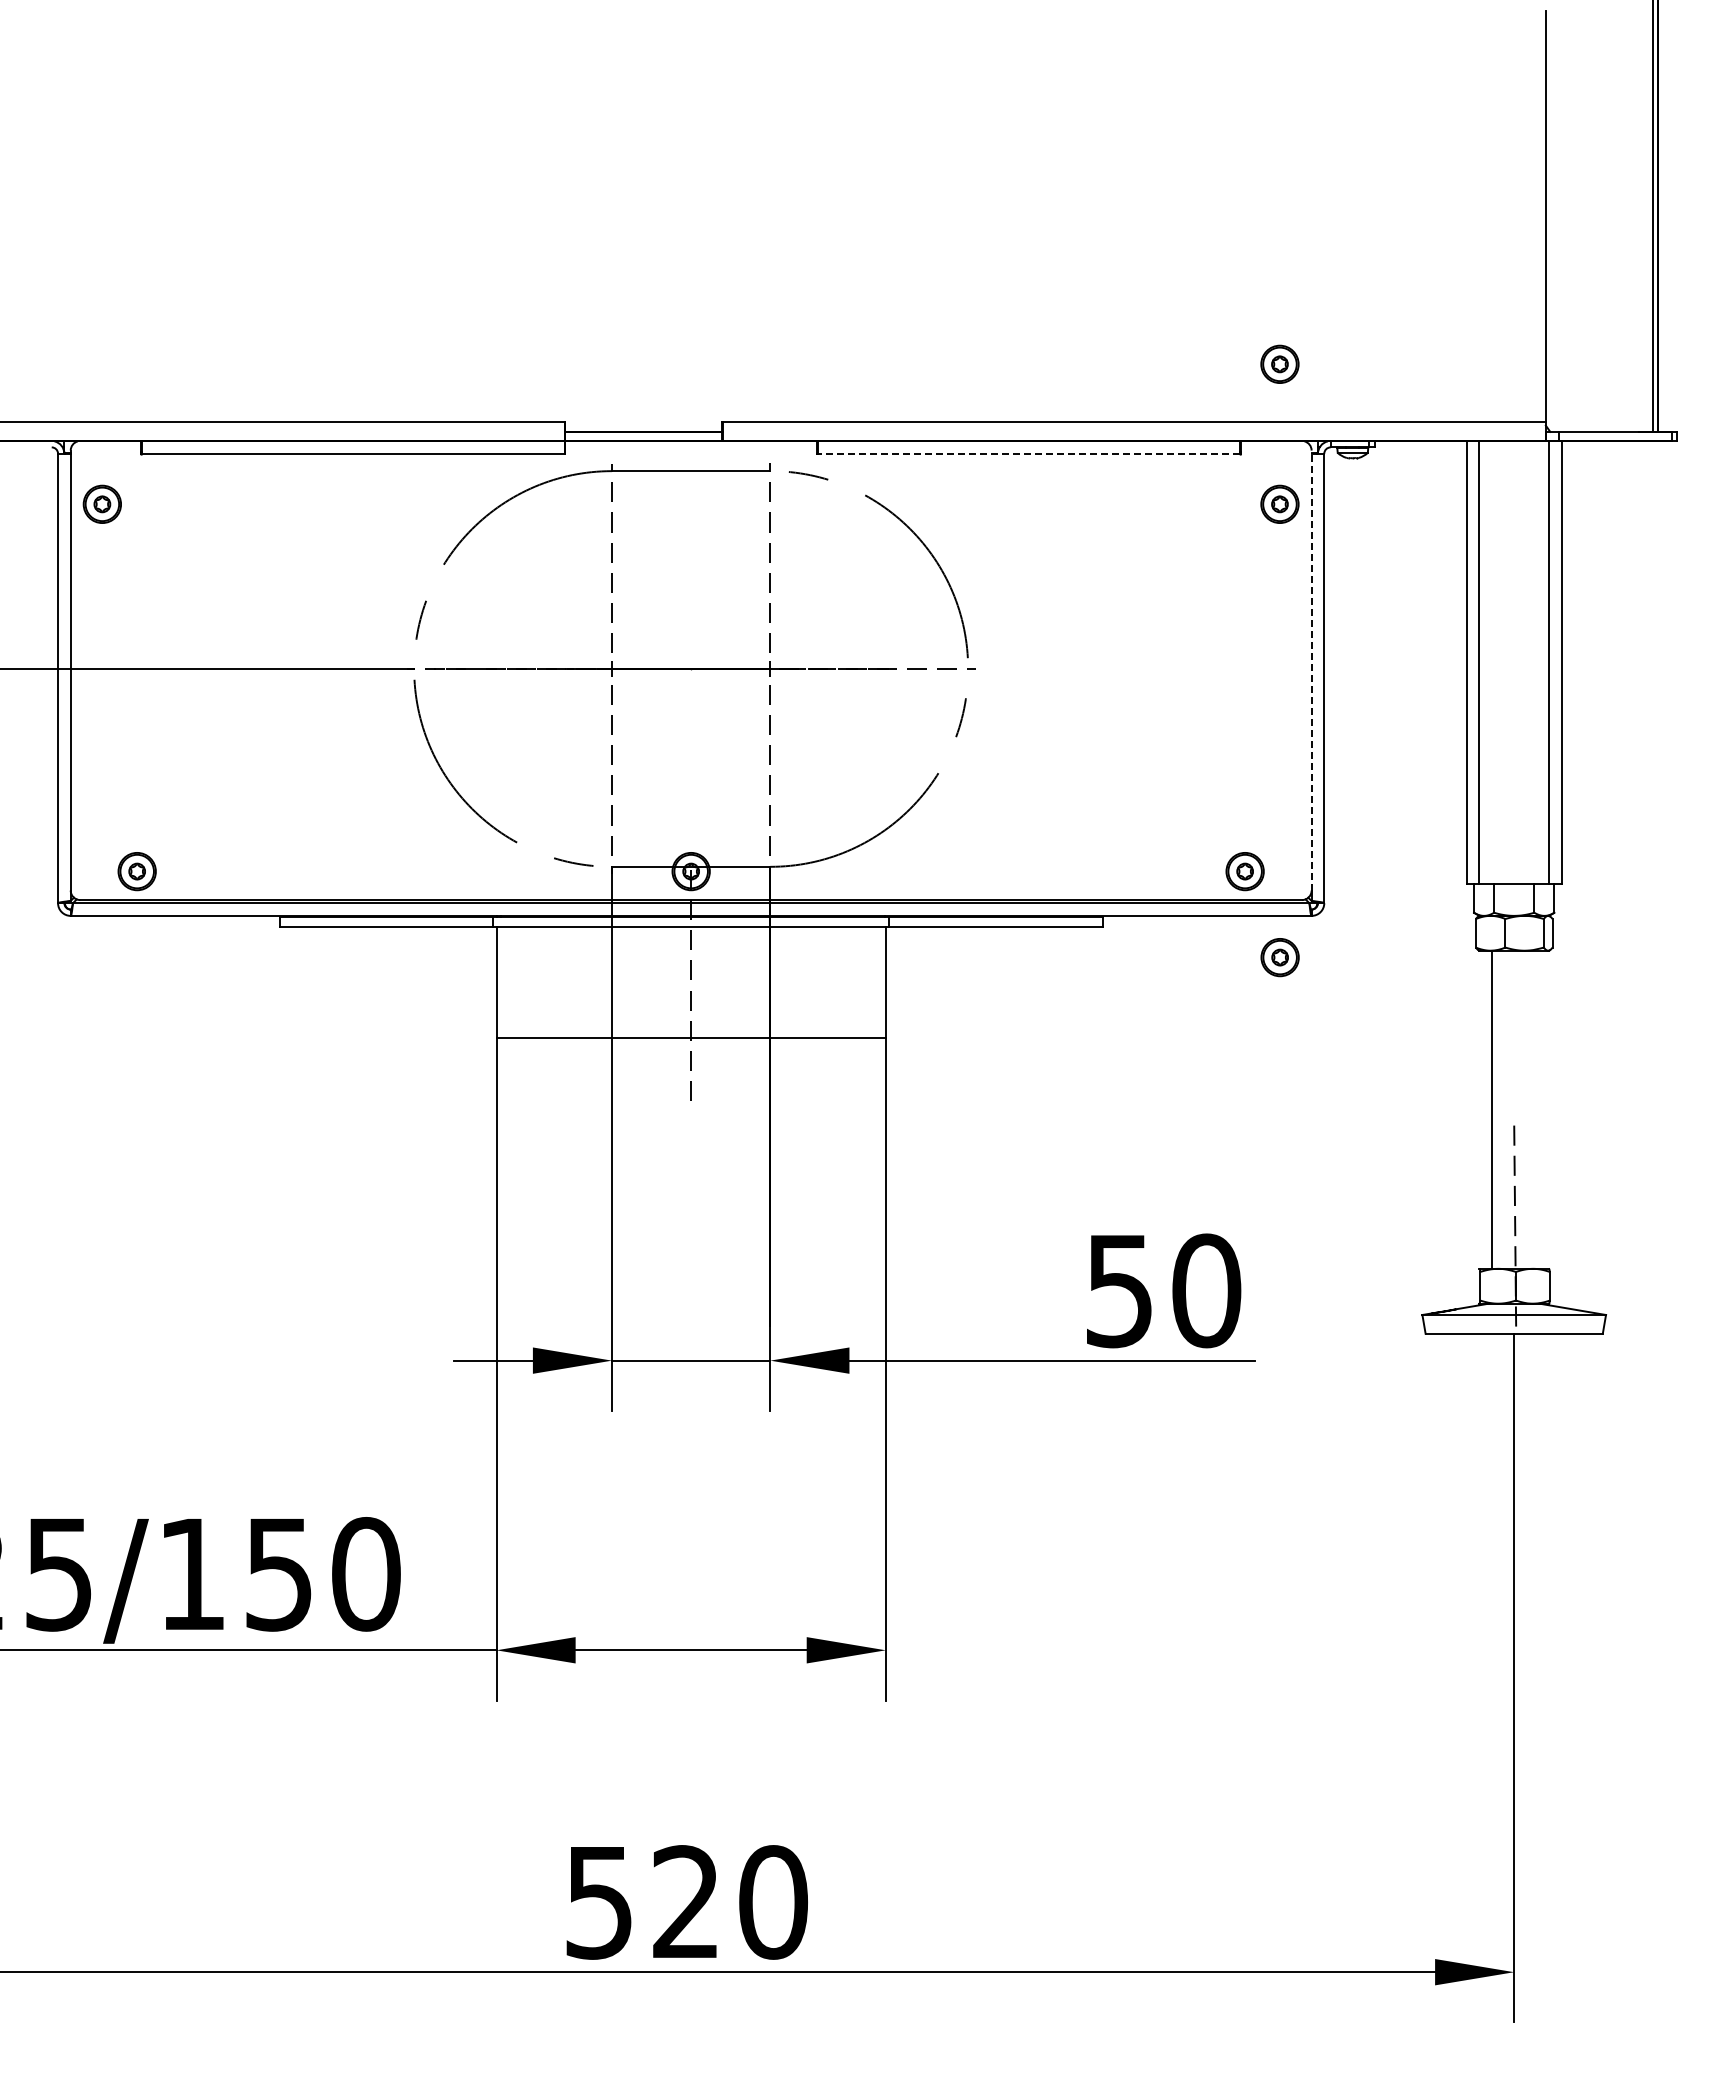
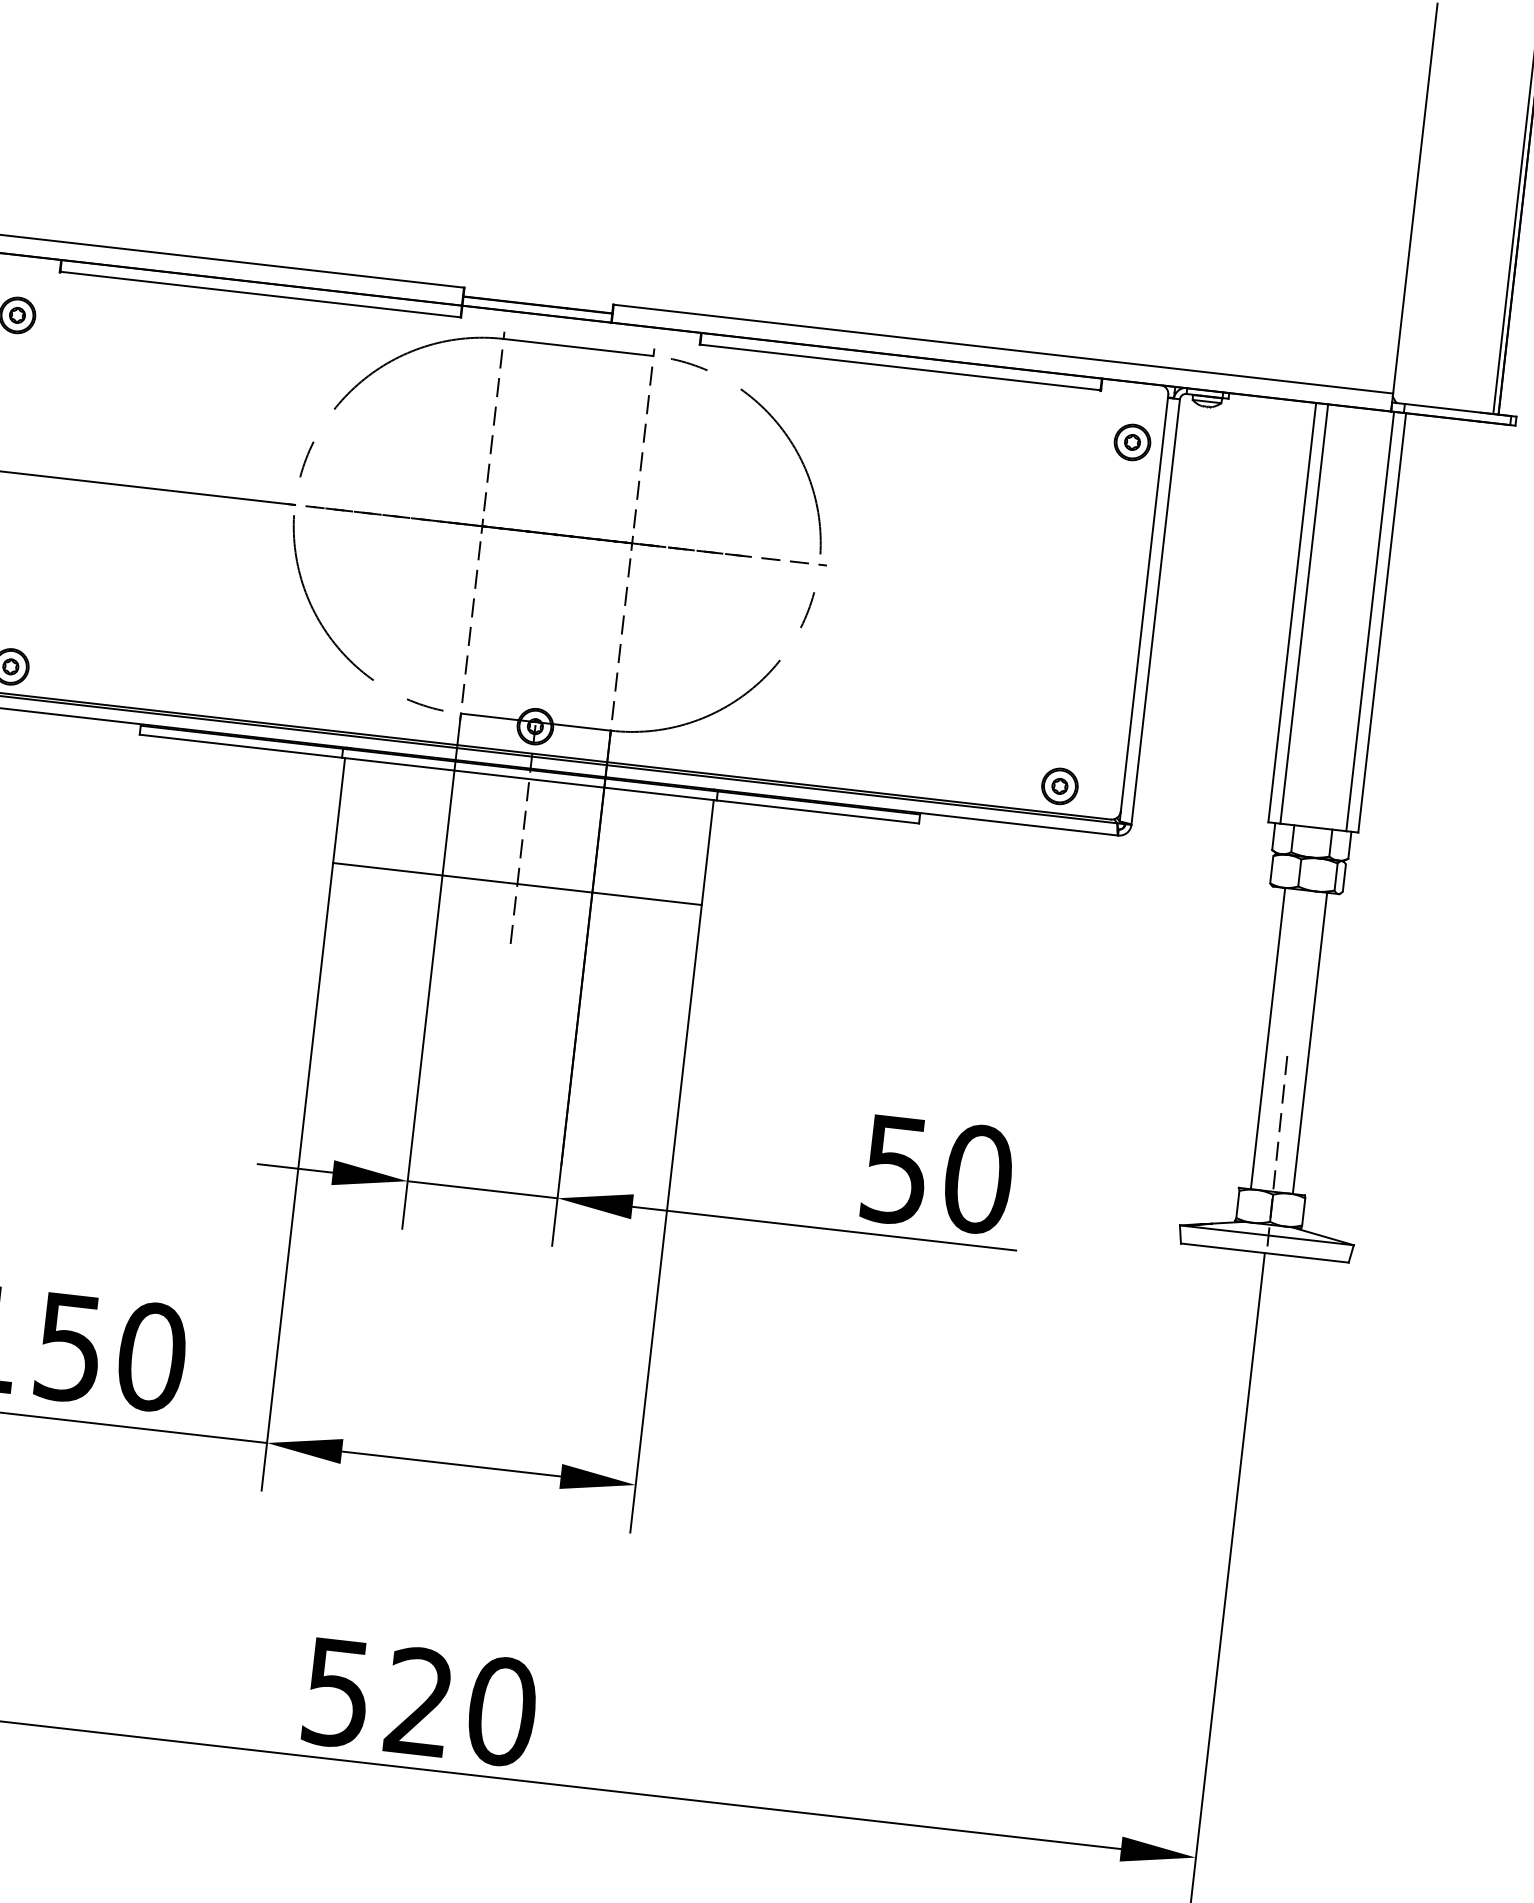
part: (1279, 363) -> (1147, 309), removed
line: (1028, 453) -> (899, 367), dashed -> solid
line: (1311, 670) -> (1144, 603), dashed -> solid
part: (1279, 957) -> (1083, 871), removed
line: (1536, 1109) -> (1310, 1043), added

